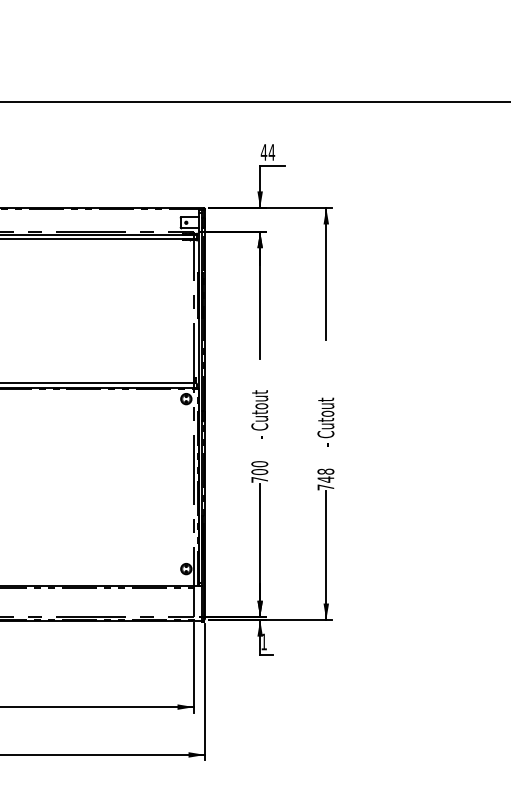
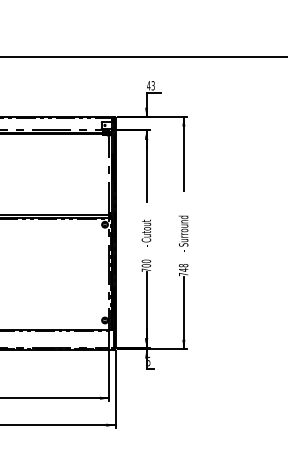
text: (270, 151) -> (152, 85), 44 -> 43
text: (325, 409) -> (183, 230), - Cutout -> - Surround
text: (265, 641) -> (149, 361), 1 -> 5

